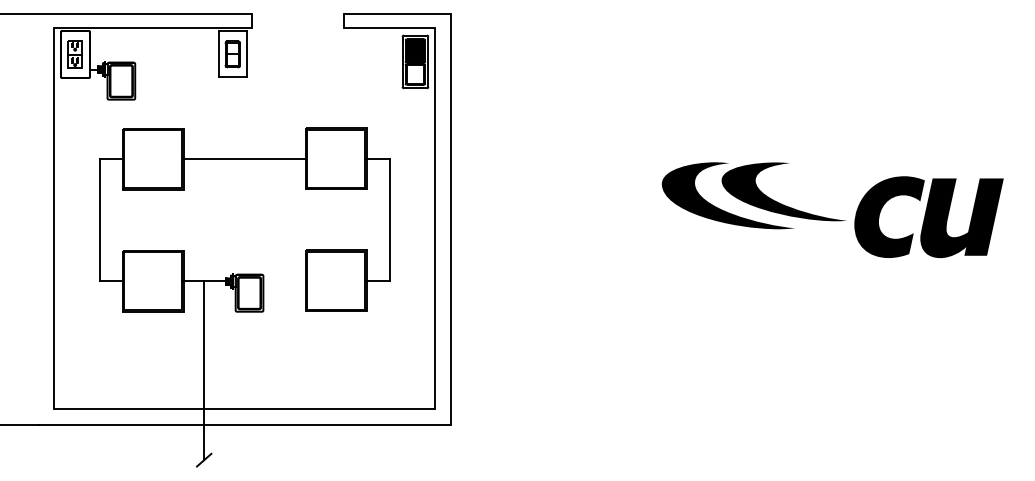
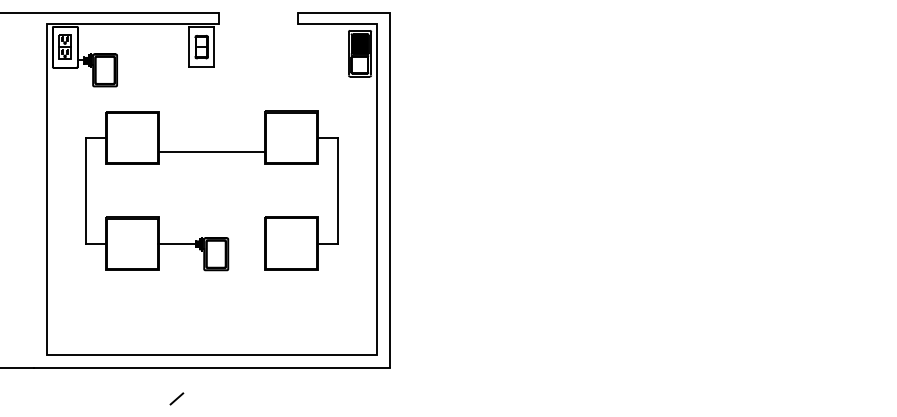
line: (244, 158) -> (211, 151), moved
part: (832, 218) -> (721, 189), removed
line: (203, 369) -> (176, 320), removed

